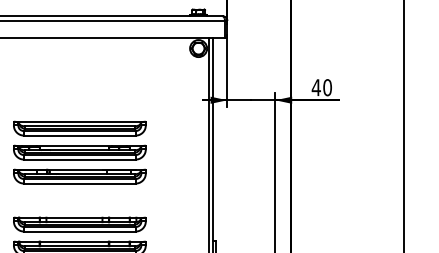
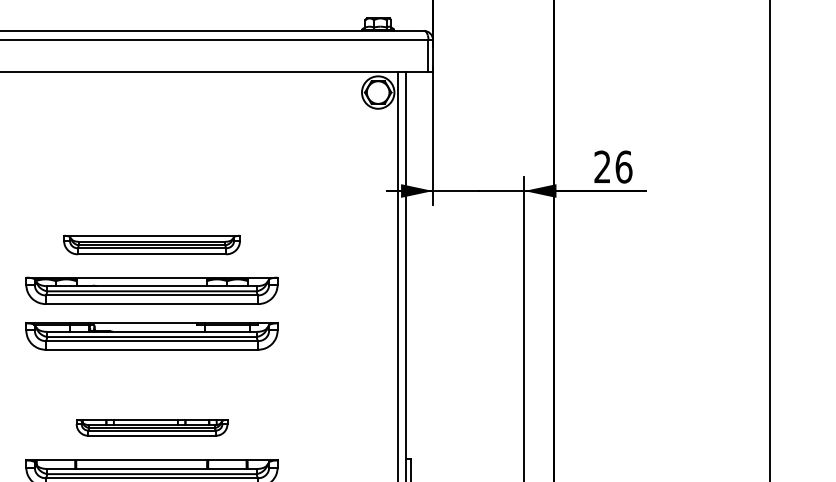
text: (321, 87) -> (612, 166), 40 -> 26
part: (79, 128) -> (151, 244), size x0.7
part: (79, 224) -> (151, 427), size x0.6

